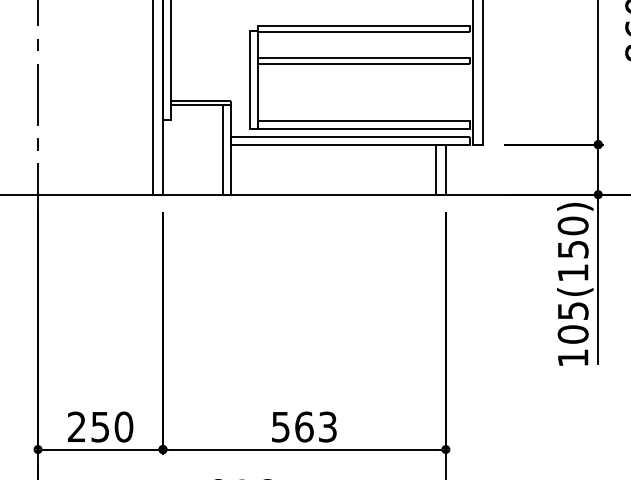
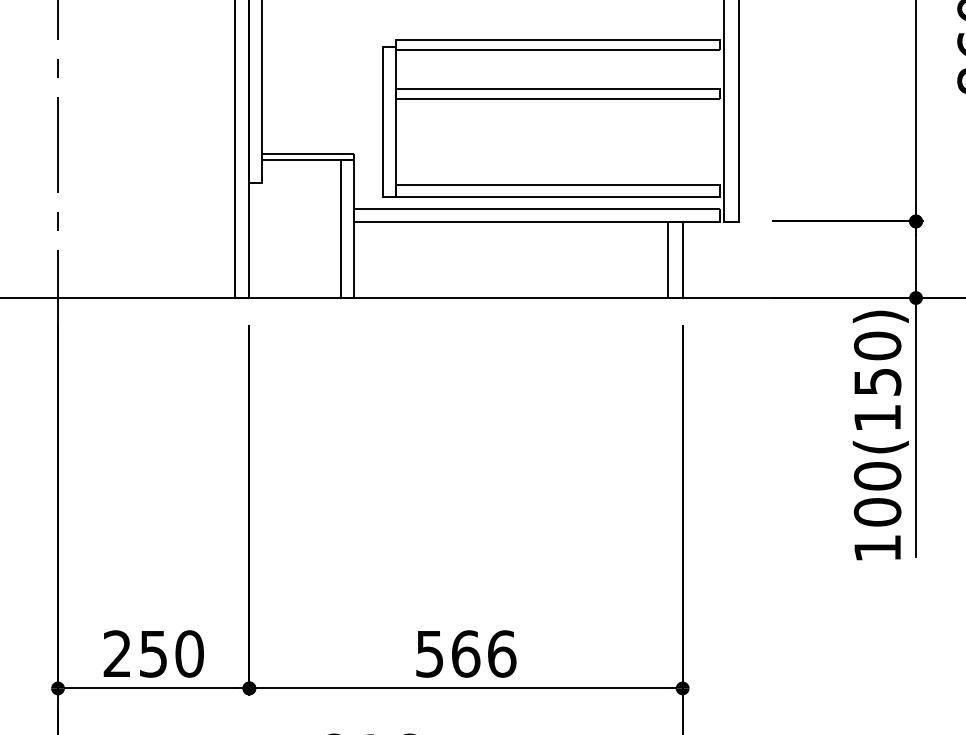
text: (572, 310) -> (876, 475), 105(150) -> 100(150)
text: (327, 426) -> (501, 653), 563 -> 566

